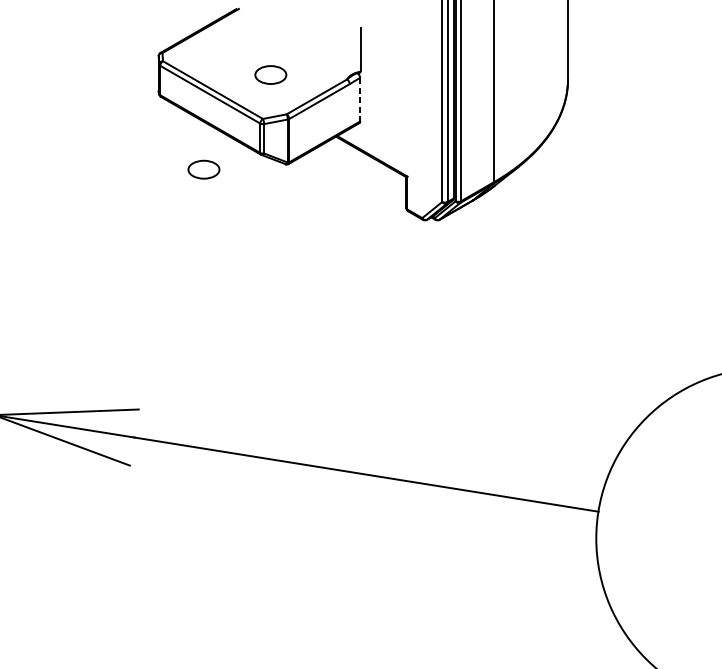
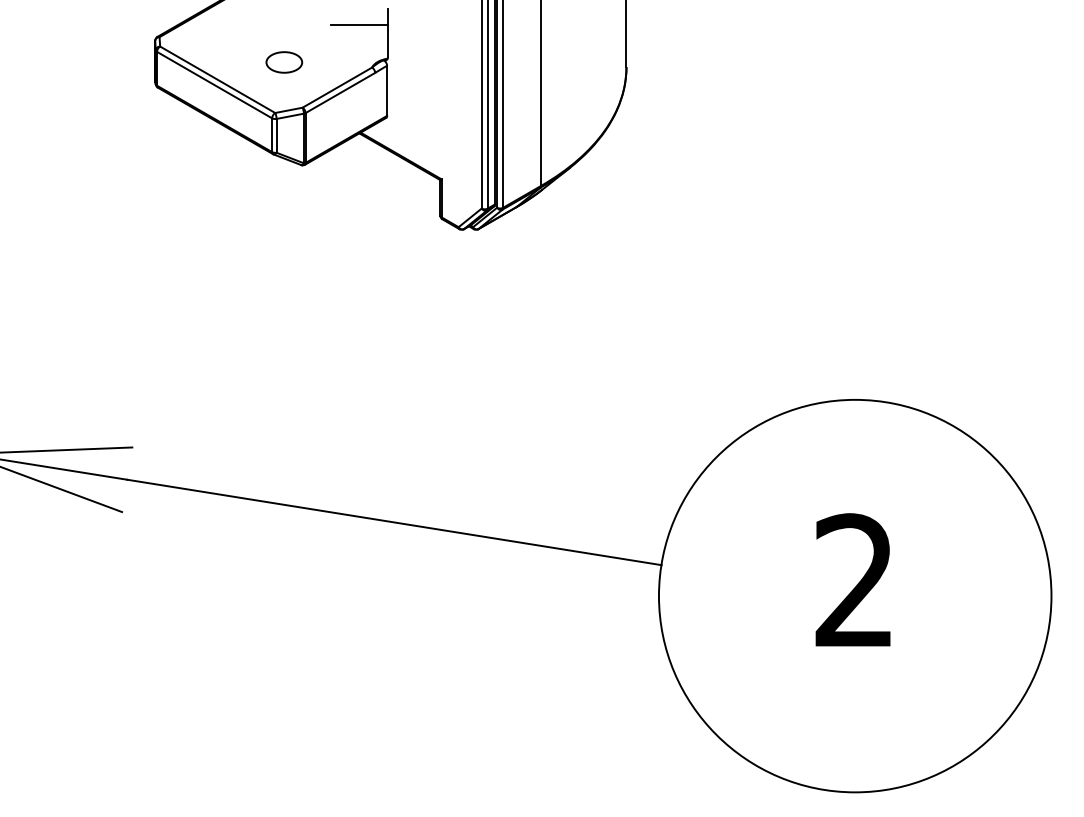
line: (336, 42) -> (359, 24), added
line: (360, 99) -> (387, 90), dashed -> solid
part: (204, 169) -> (207, 171), removed

